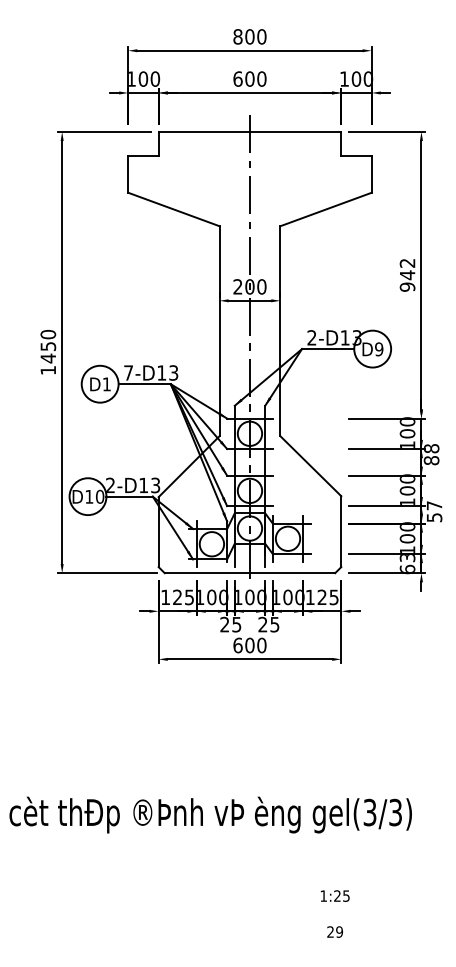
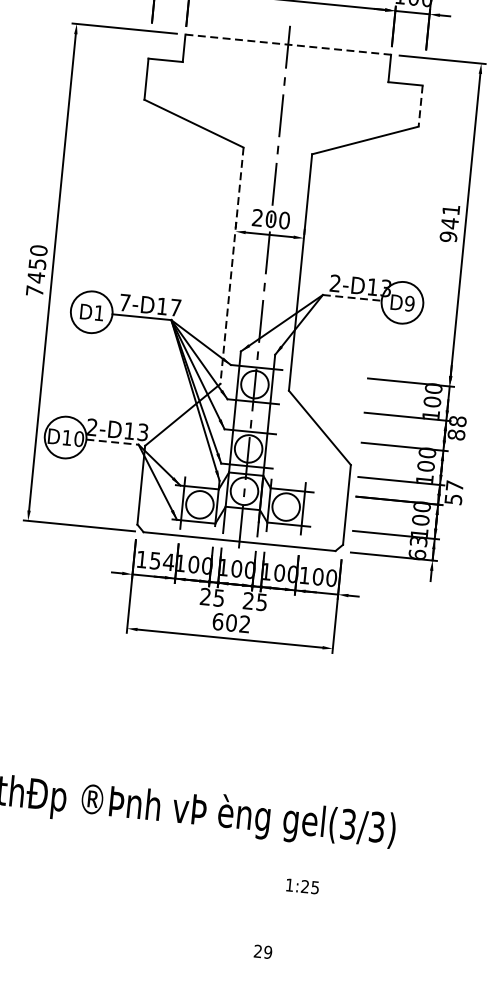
line: (250, 131) -> (288, 44), solid -> dashed
line: (371, 174) -> (420, 106), solid -> dashed
text: (407, 263) -> (451, 210), 942 -> 941
line: (219, 331) -> (231, 266), solid -> dashed
line: (328, 349) -> (352, 298), solid -> dashed
text: (47, 370) -> (33, 291), 1450 -> 7450
text: (173, 372) -> (175, 307), 7-D13 -> 7-D17
line: (130, 496) -> (113, 442), solid -> dashed
text: (183, 597) -> (162, 561), 125 -> 154
text: (327, 597) -> (324, 577), 125 -> 100
text: (261, 645) -> (244, 624), 600 -> 602
text: (335, 895) -> (303, 885), moved
text: (334, 931) -> (262, 951), moved

